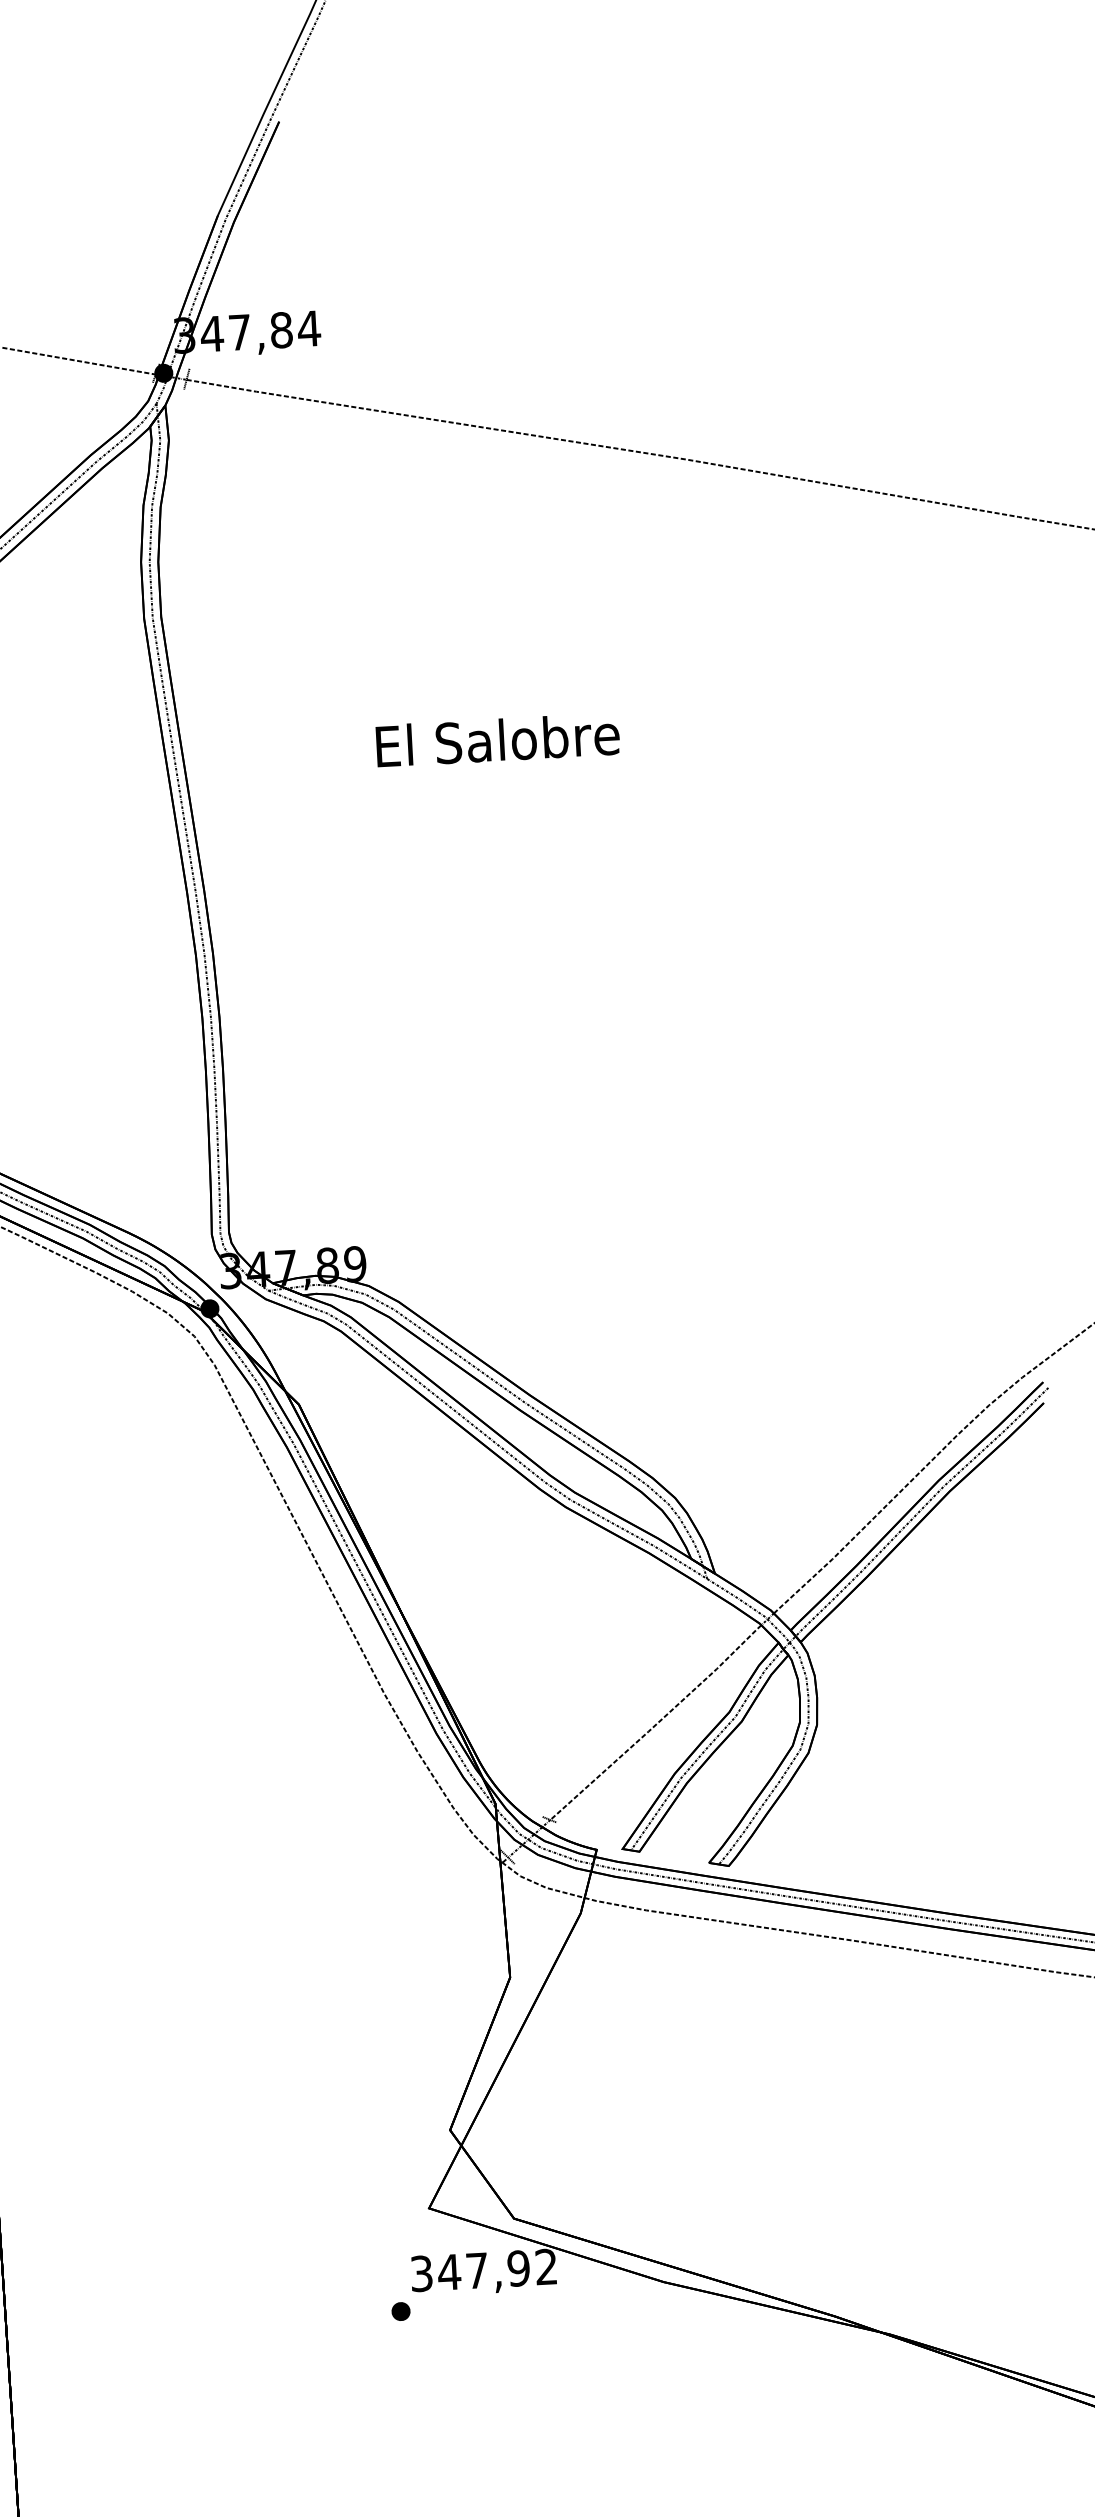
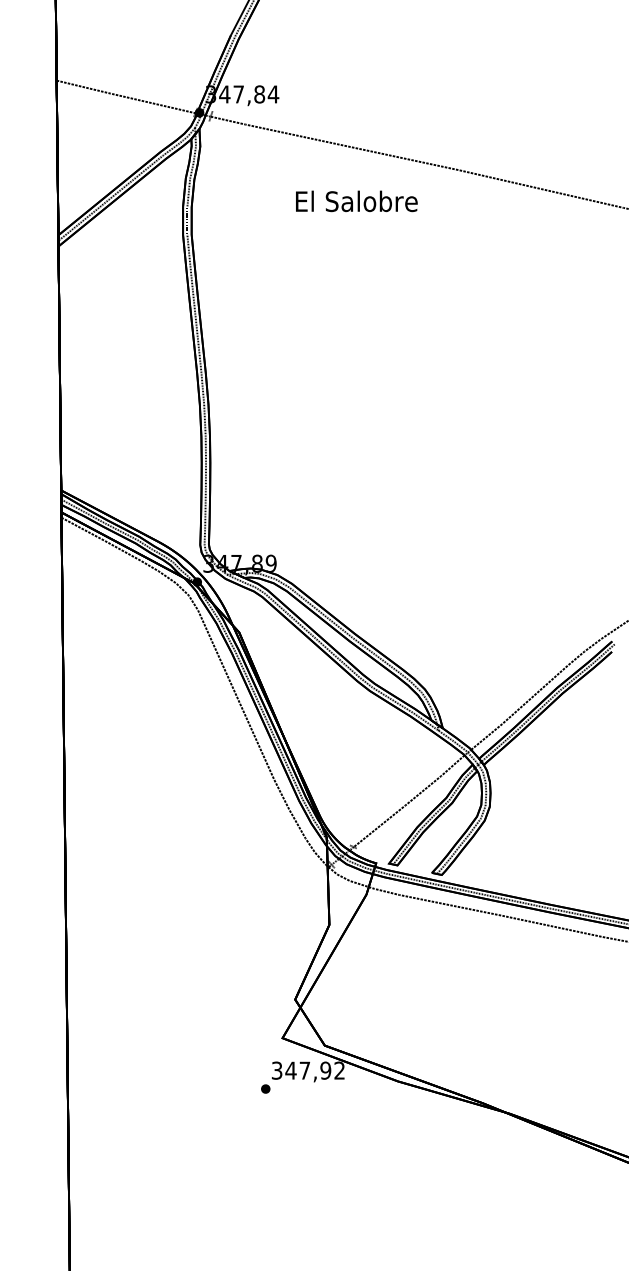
text: (497, 740) -> (356, 201), moved

